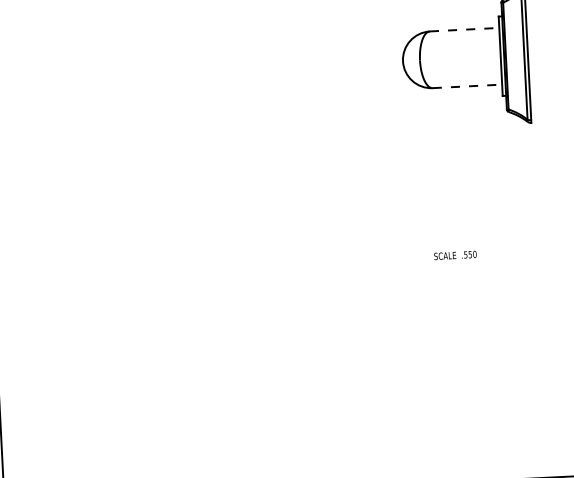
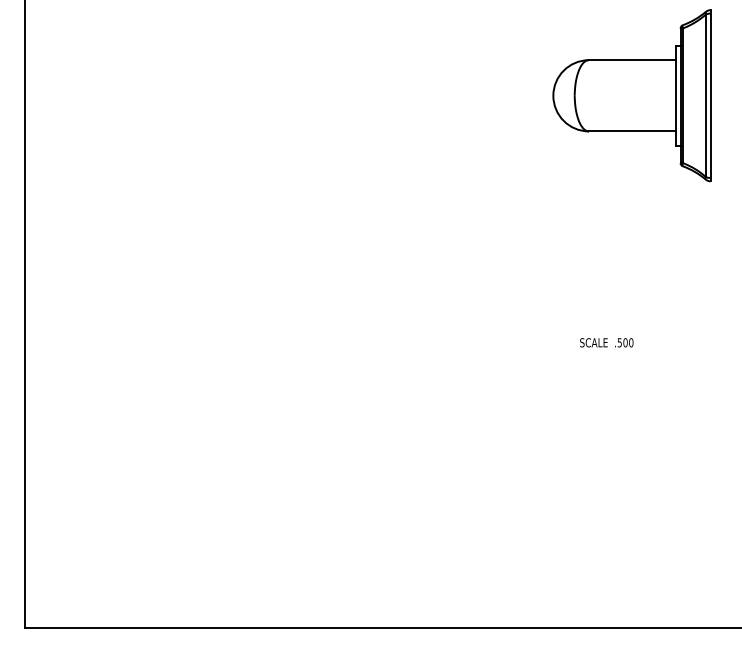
line: (464, 30) -> (632, 60), dashed -> solid
line: (467, 86) -> (632, 131), dashed -> solid
text: (470, 254) -> (625, 342), .550 -> .500

